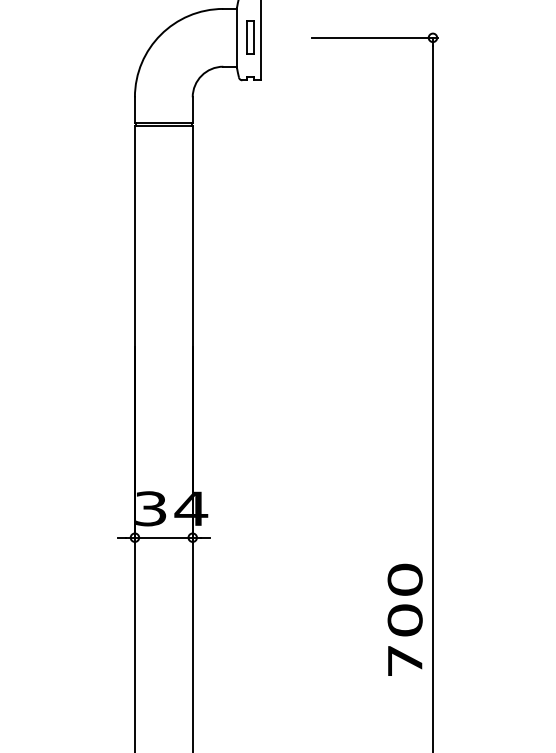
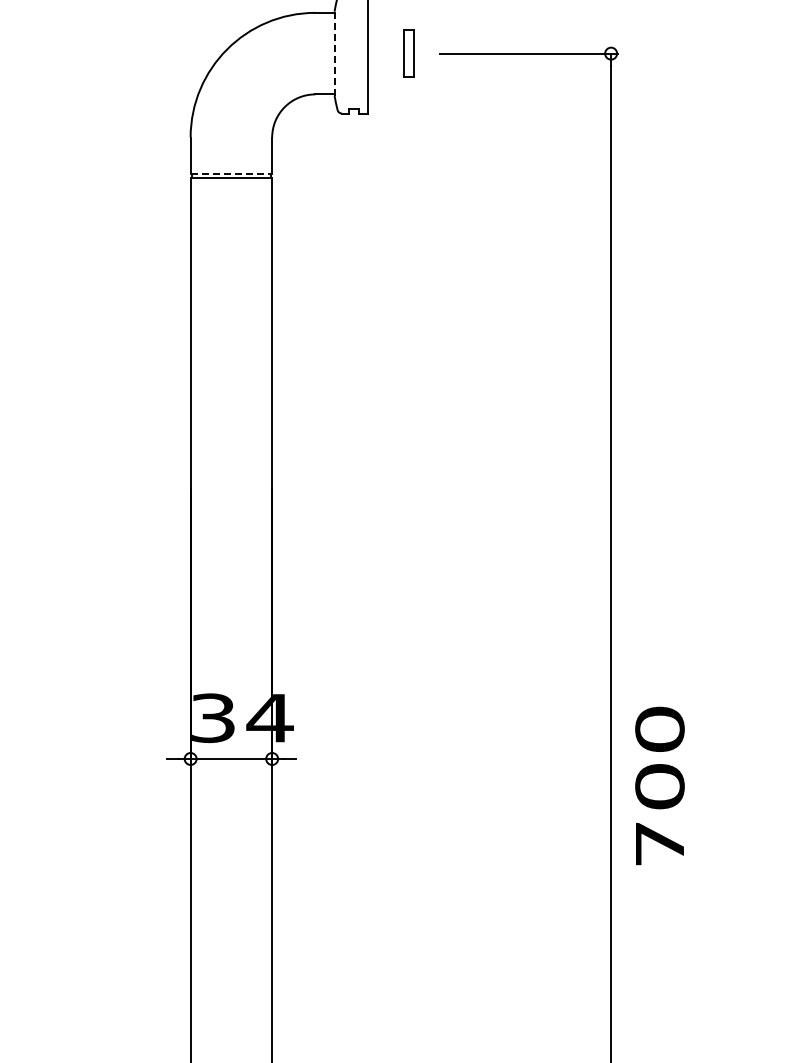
line: (236, 37) -> (334, 53), solid -> dashed
part: (250, 37) -> (408, 53), moved
line: (163, 122) -> (231, 173), solid -> dashed
text: (404, 619) -> (659, 785), moved

